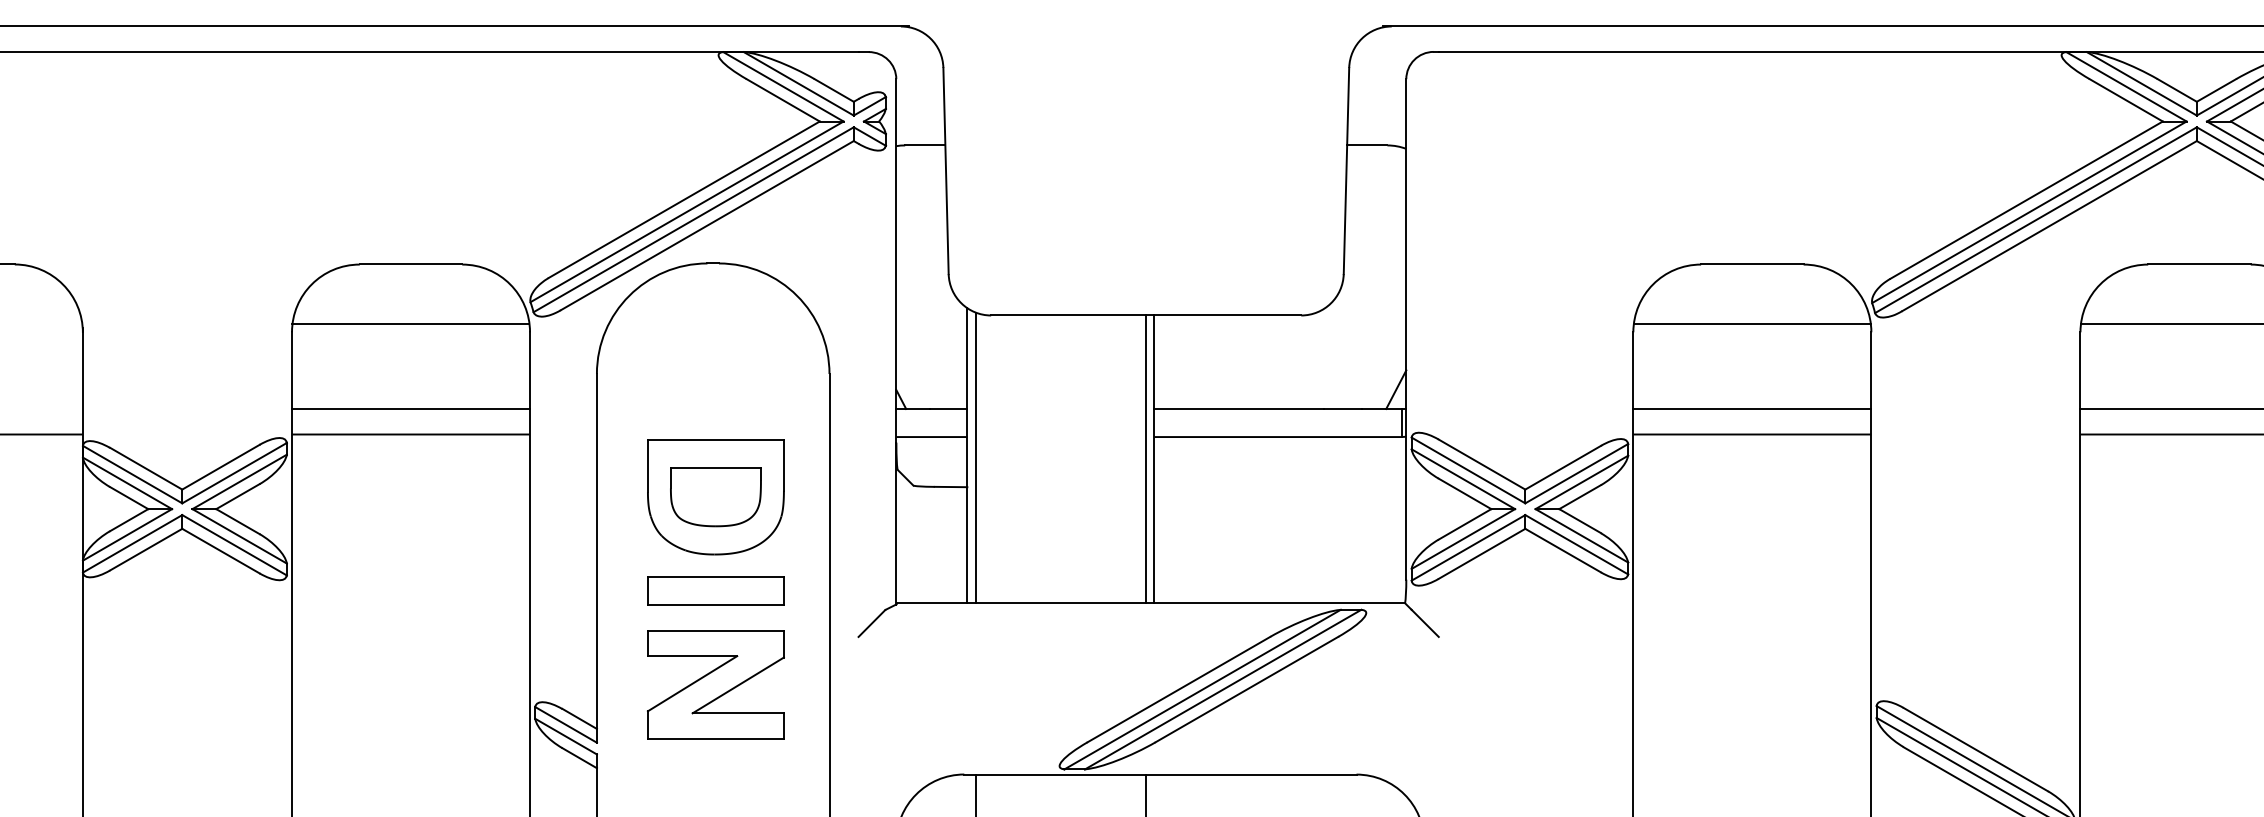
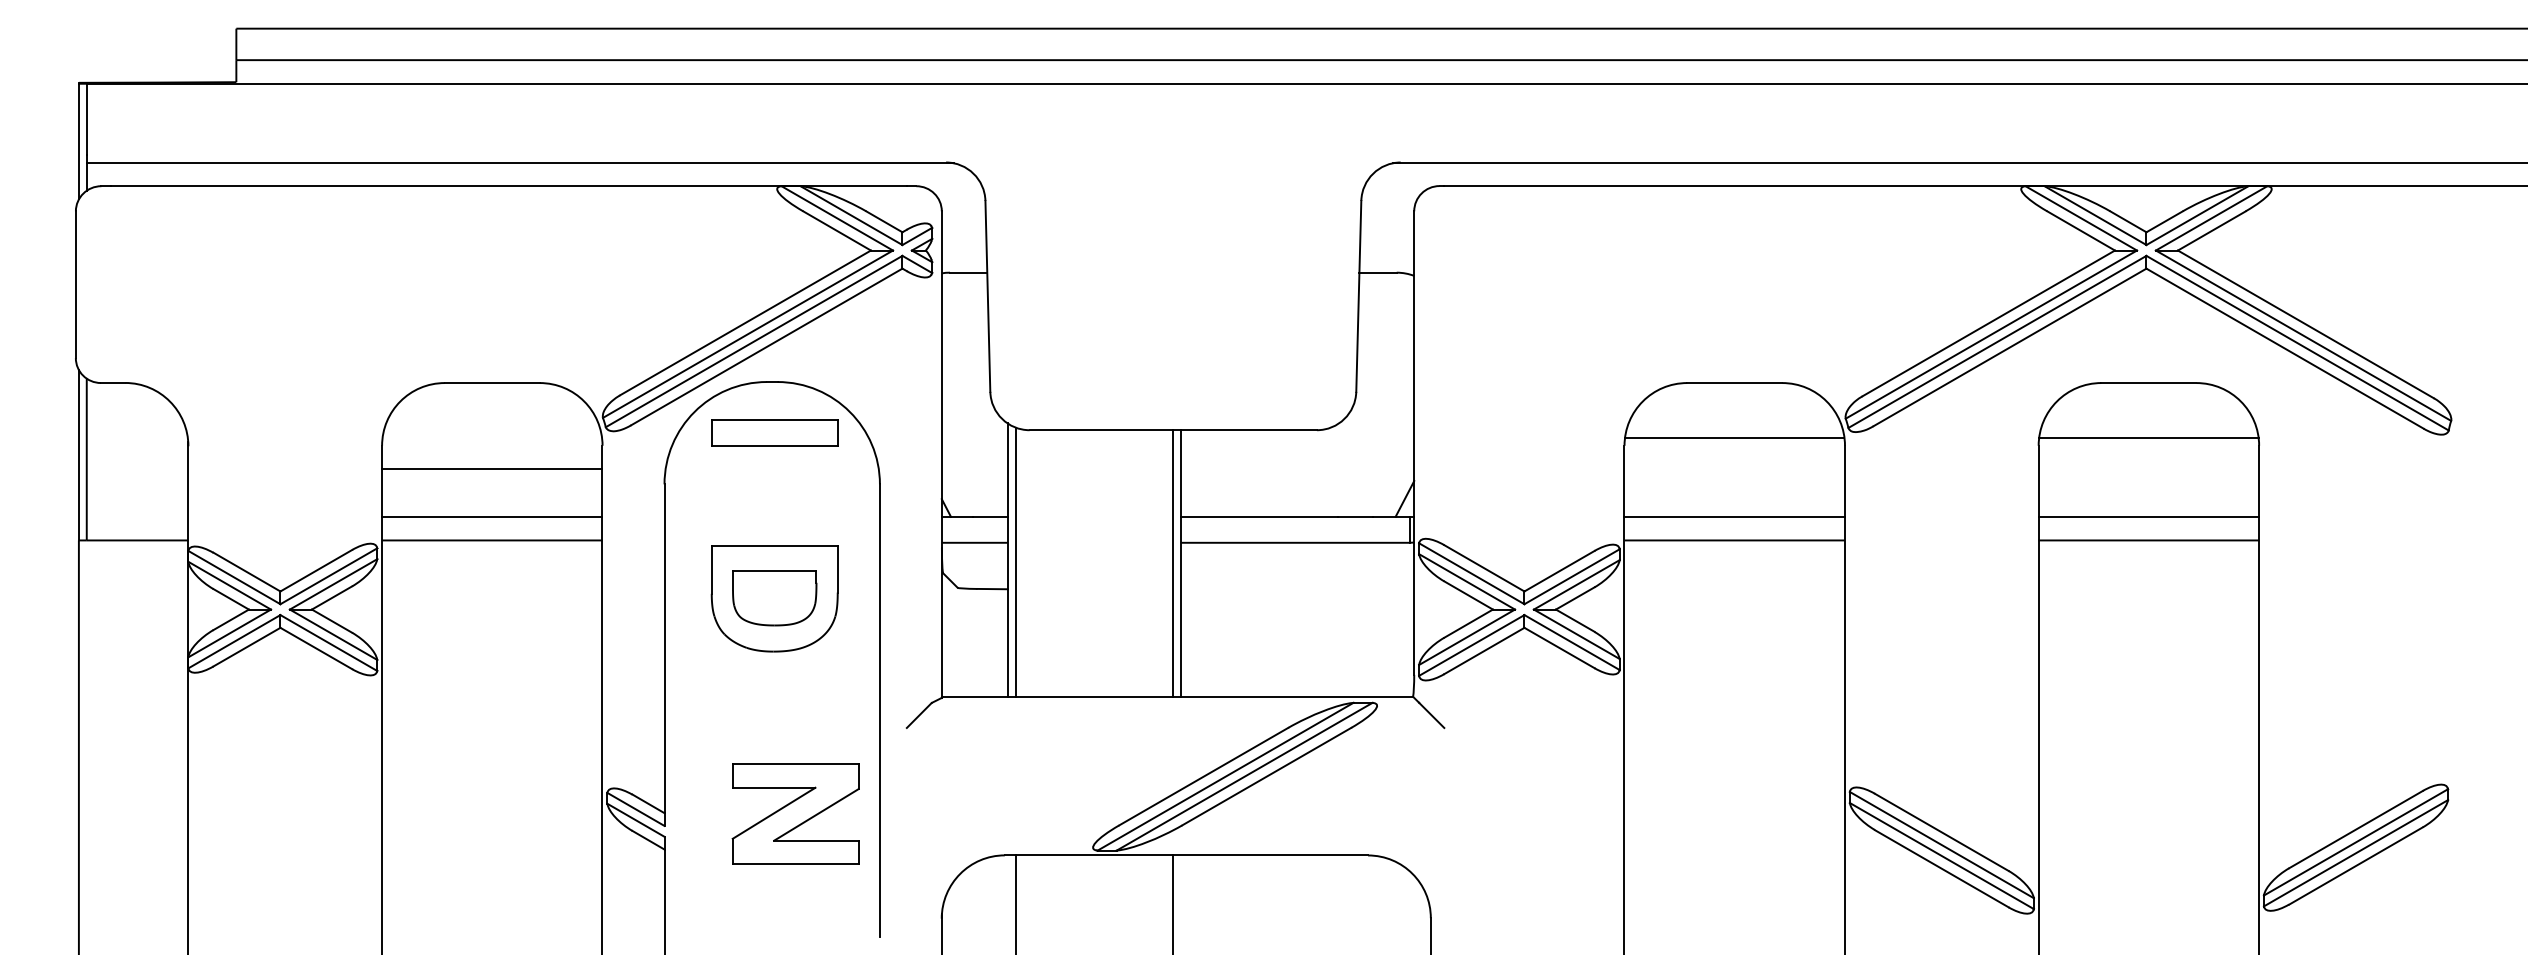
line: (411, 324) -> (492, 469), moved
part: (715, 590) -> (774, 432), moved
part: (715, 683) -> (795, 813), moved

